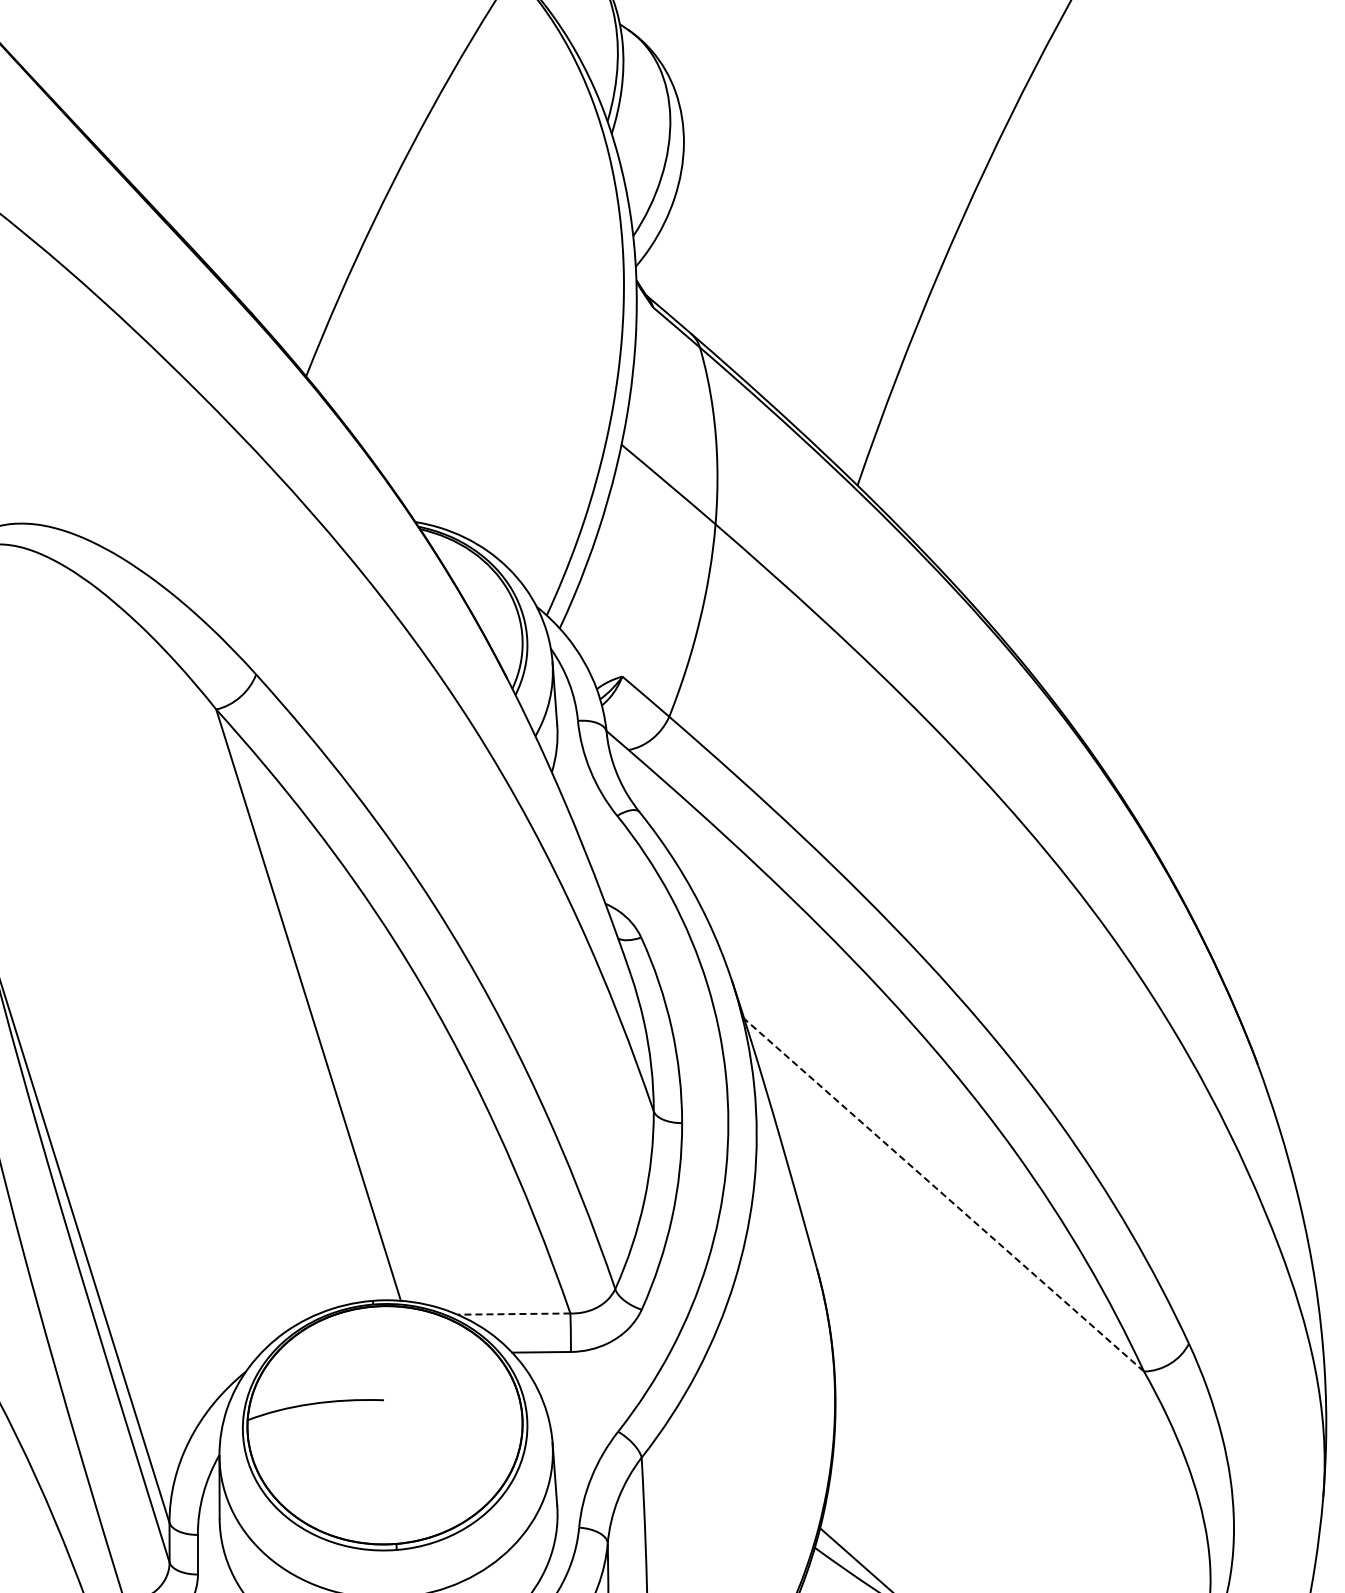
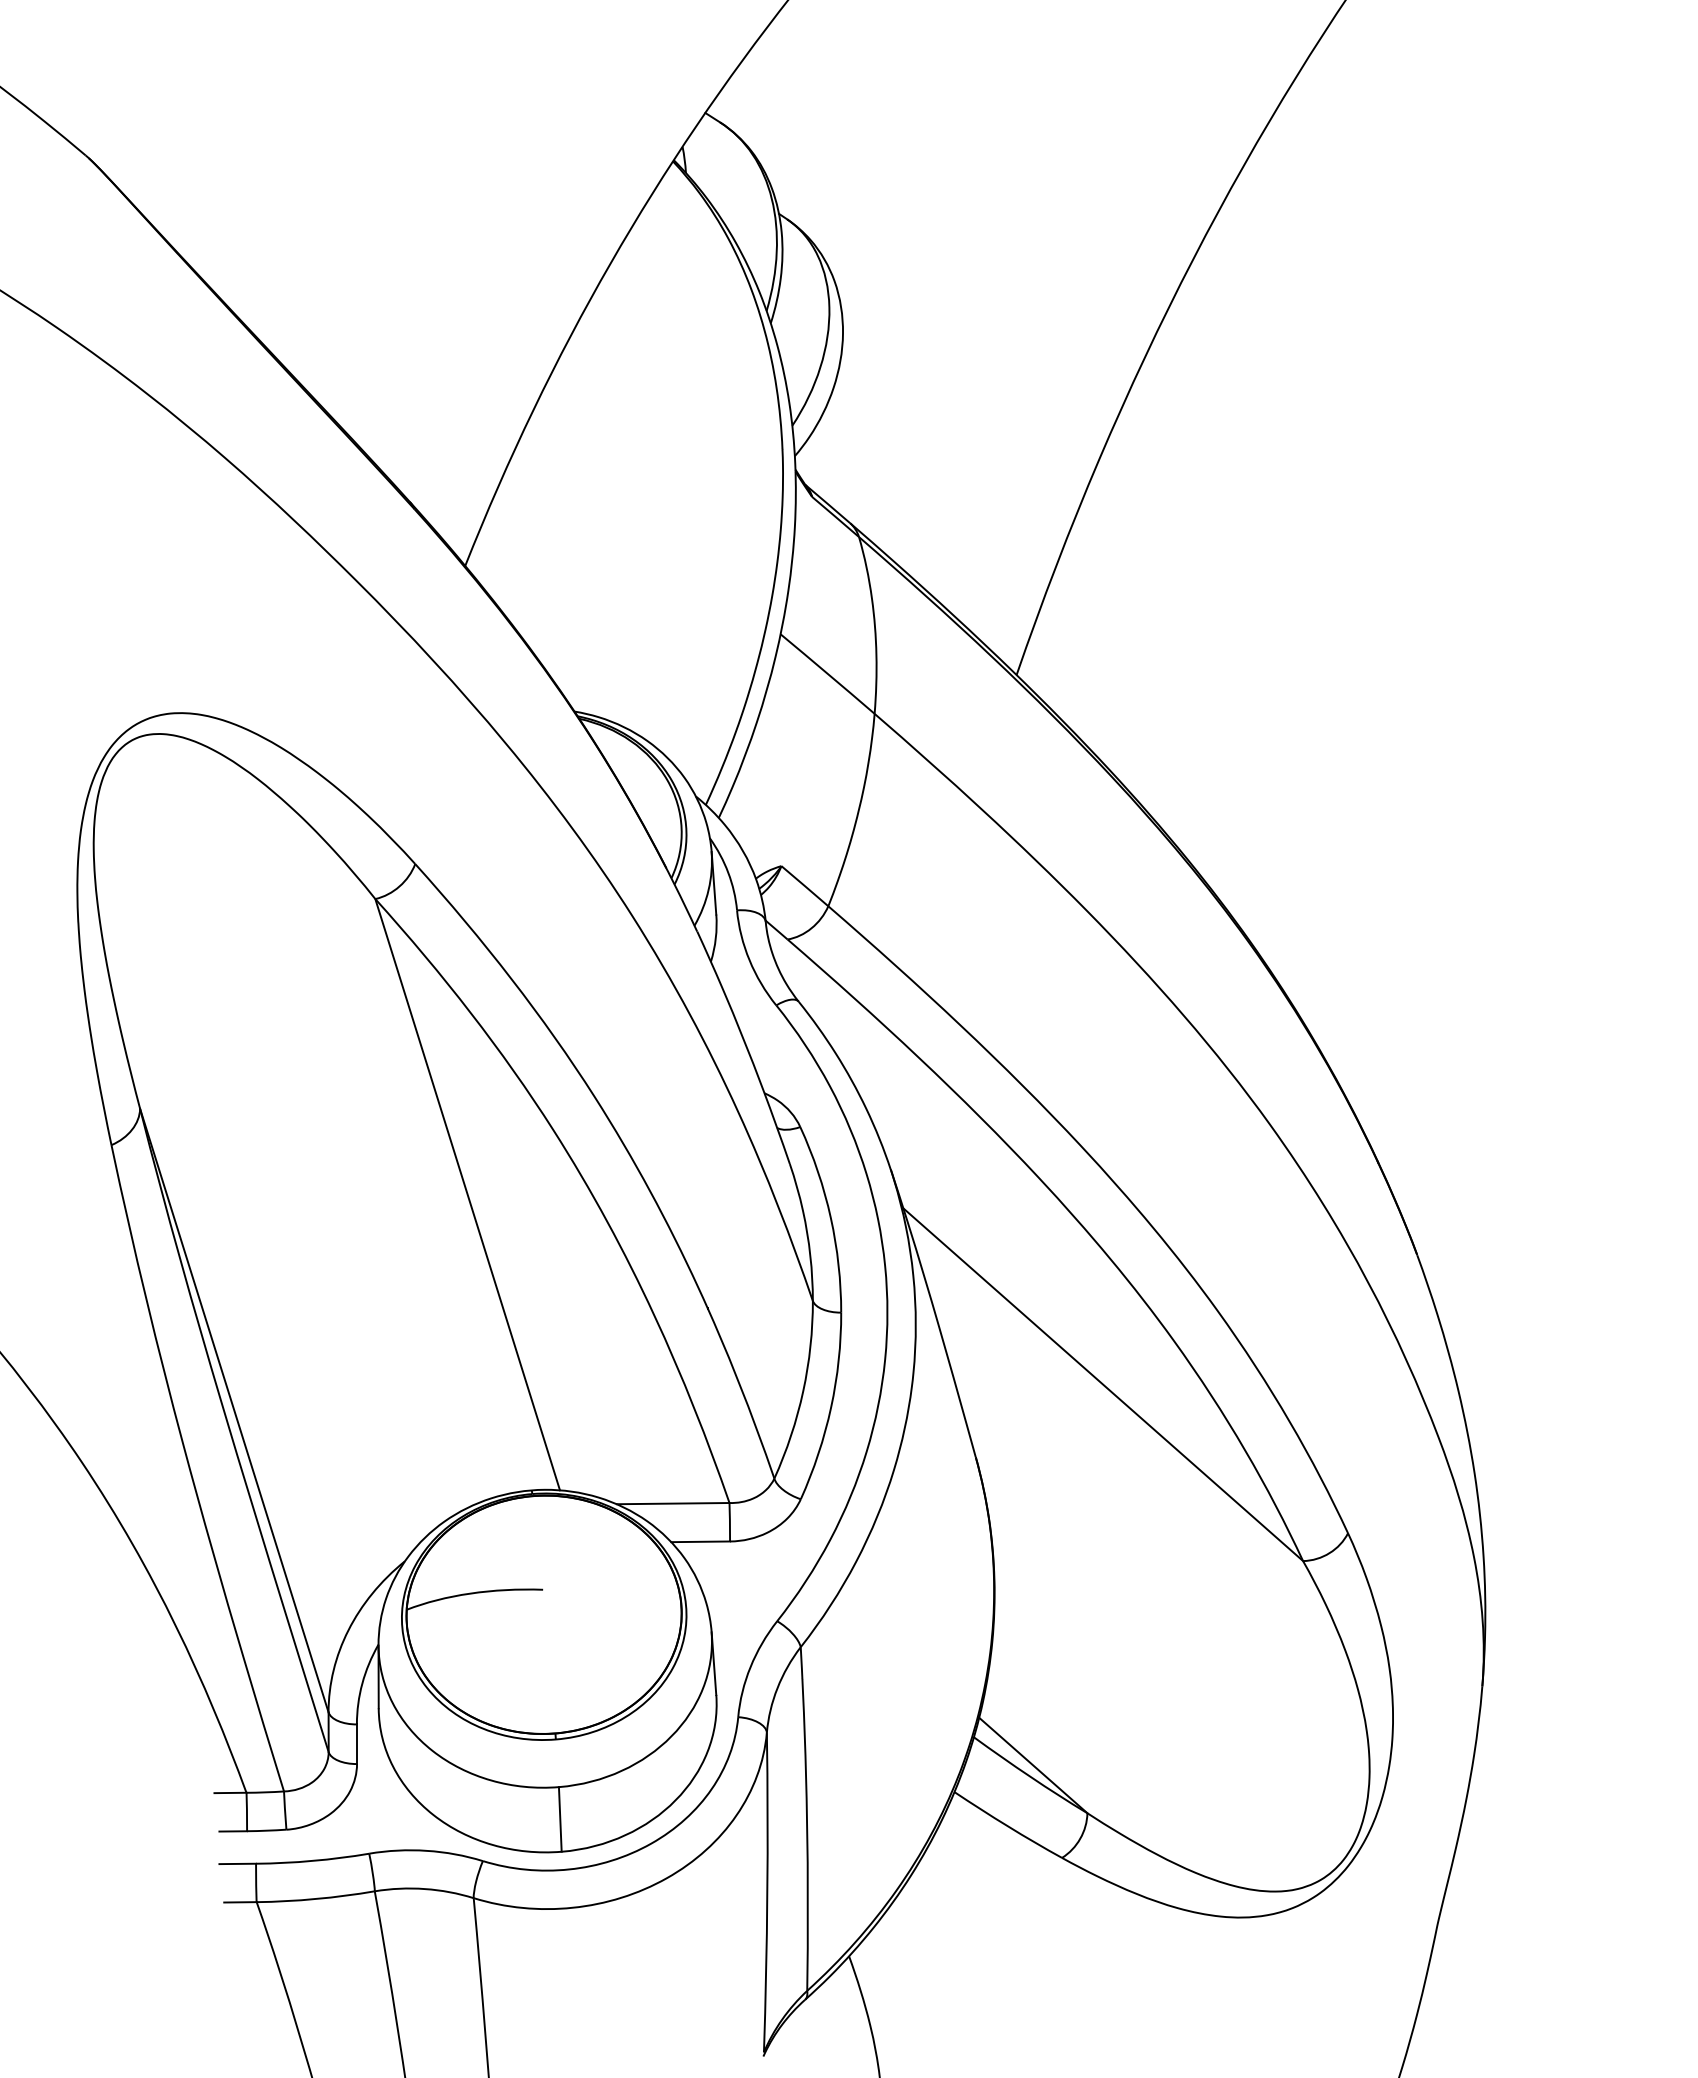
line: (944, 1194) -> (1103, 1384), dashed -> solid
line: (513, 1313) -> (672, 1503), dashed -> solid

